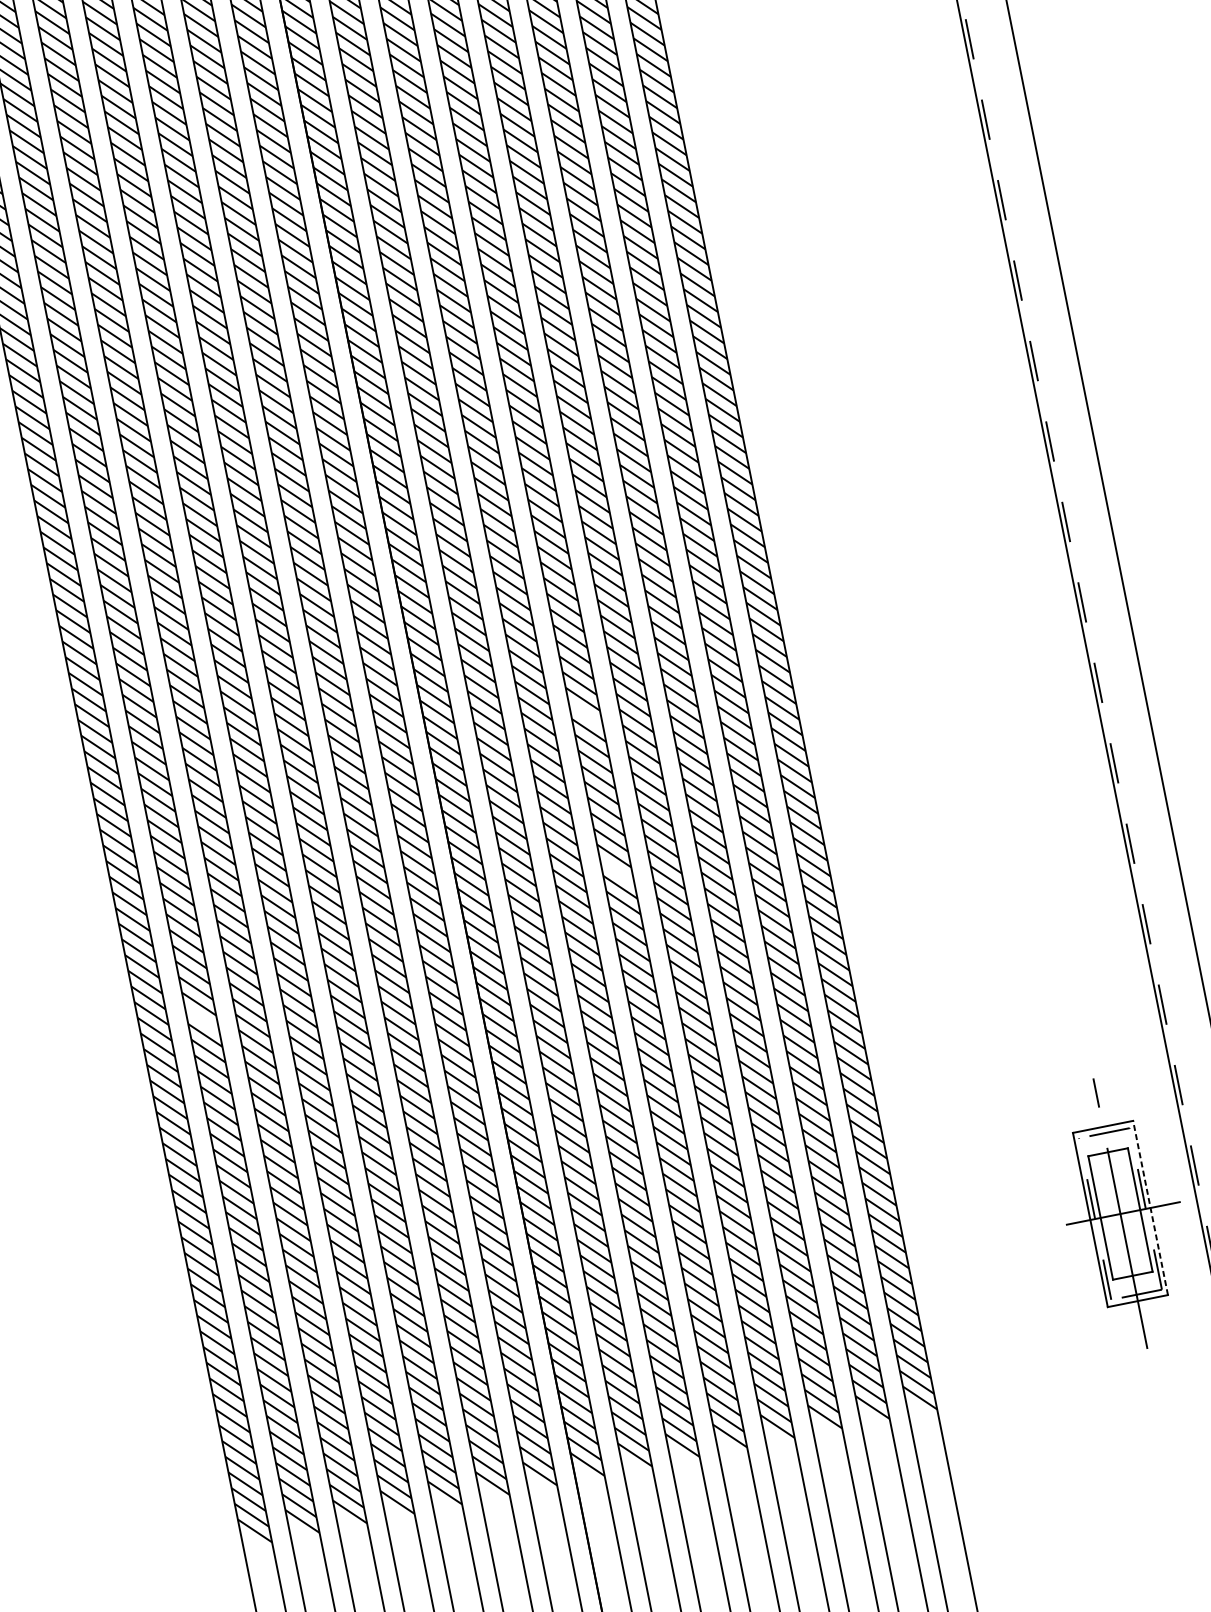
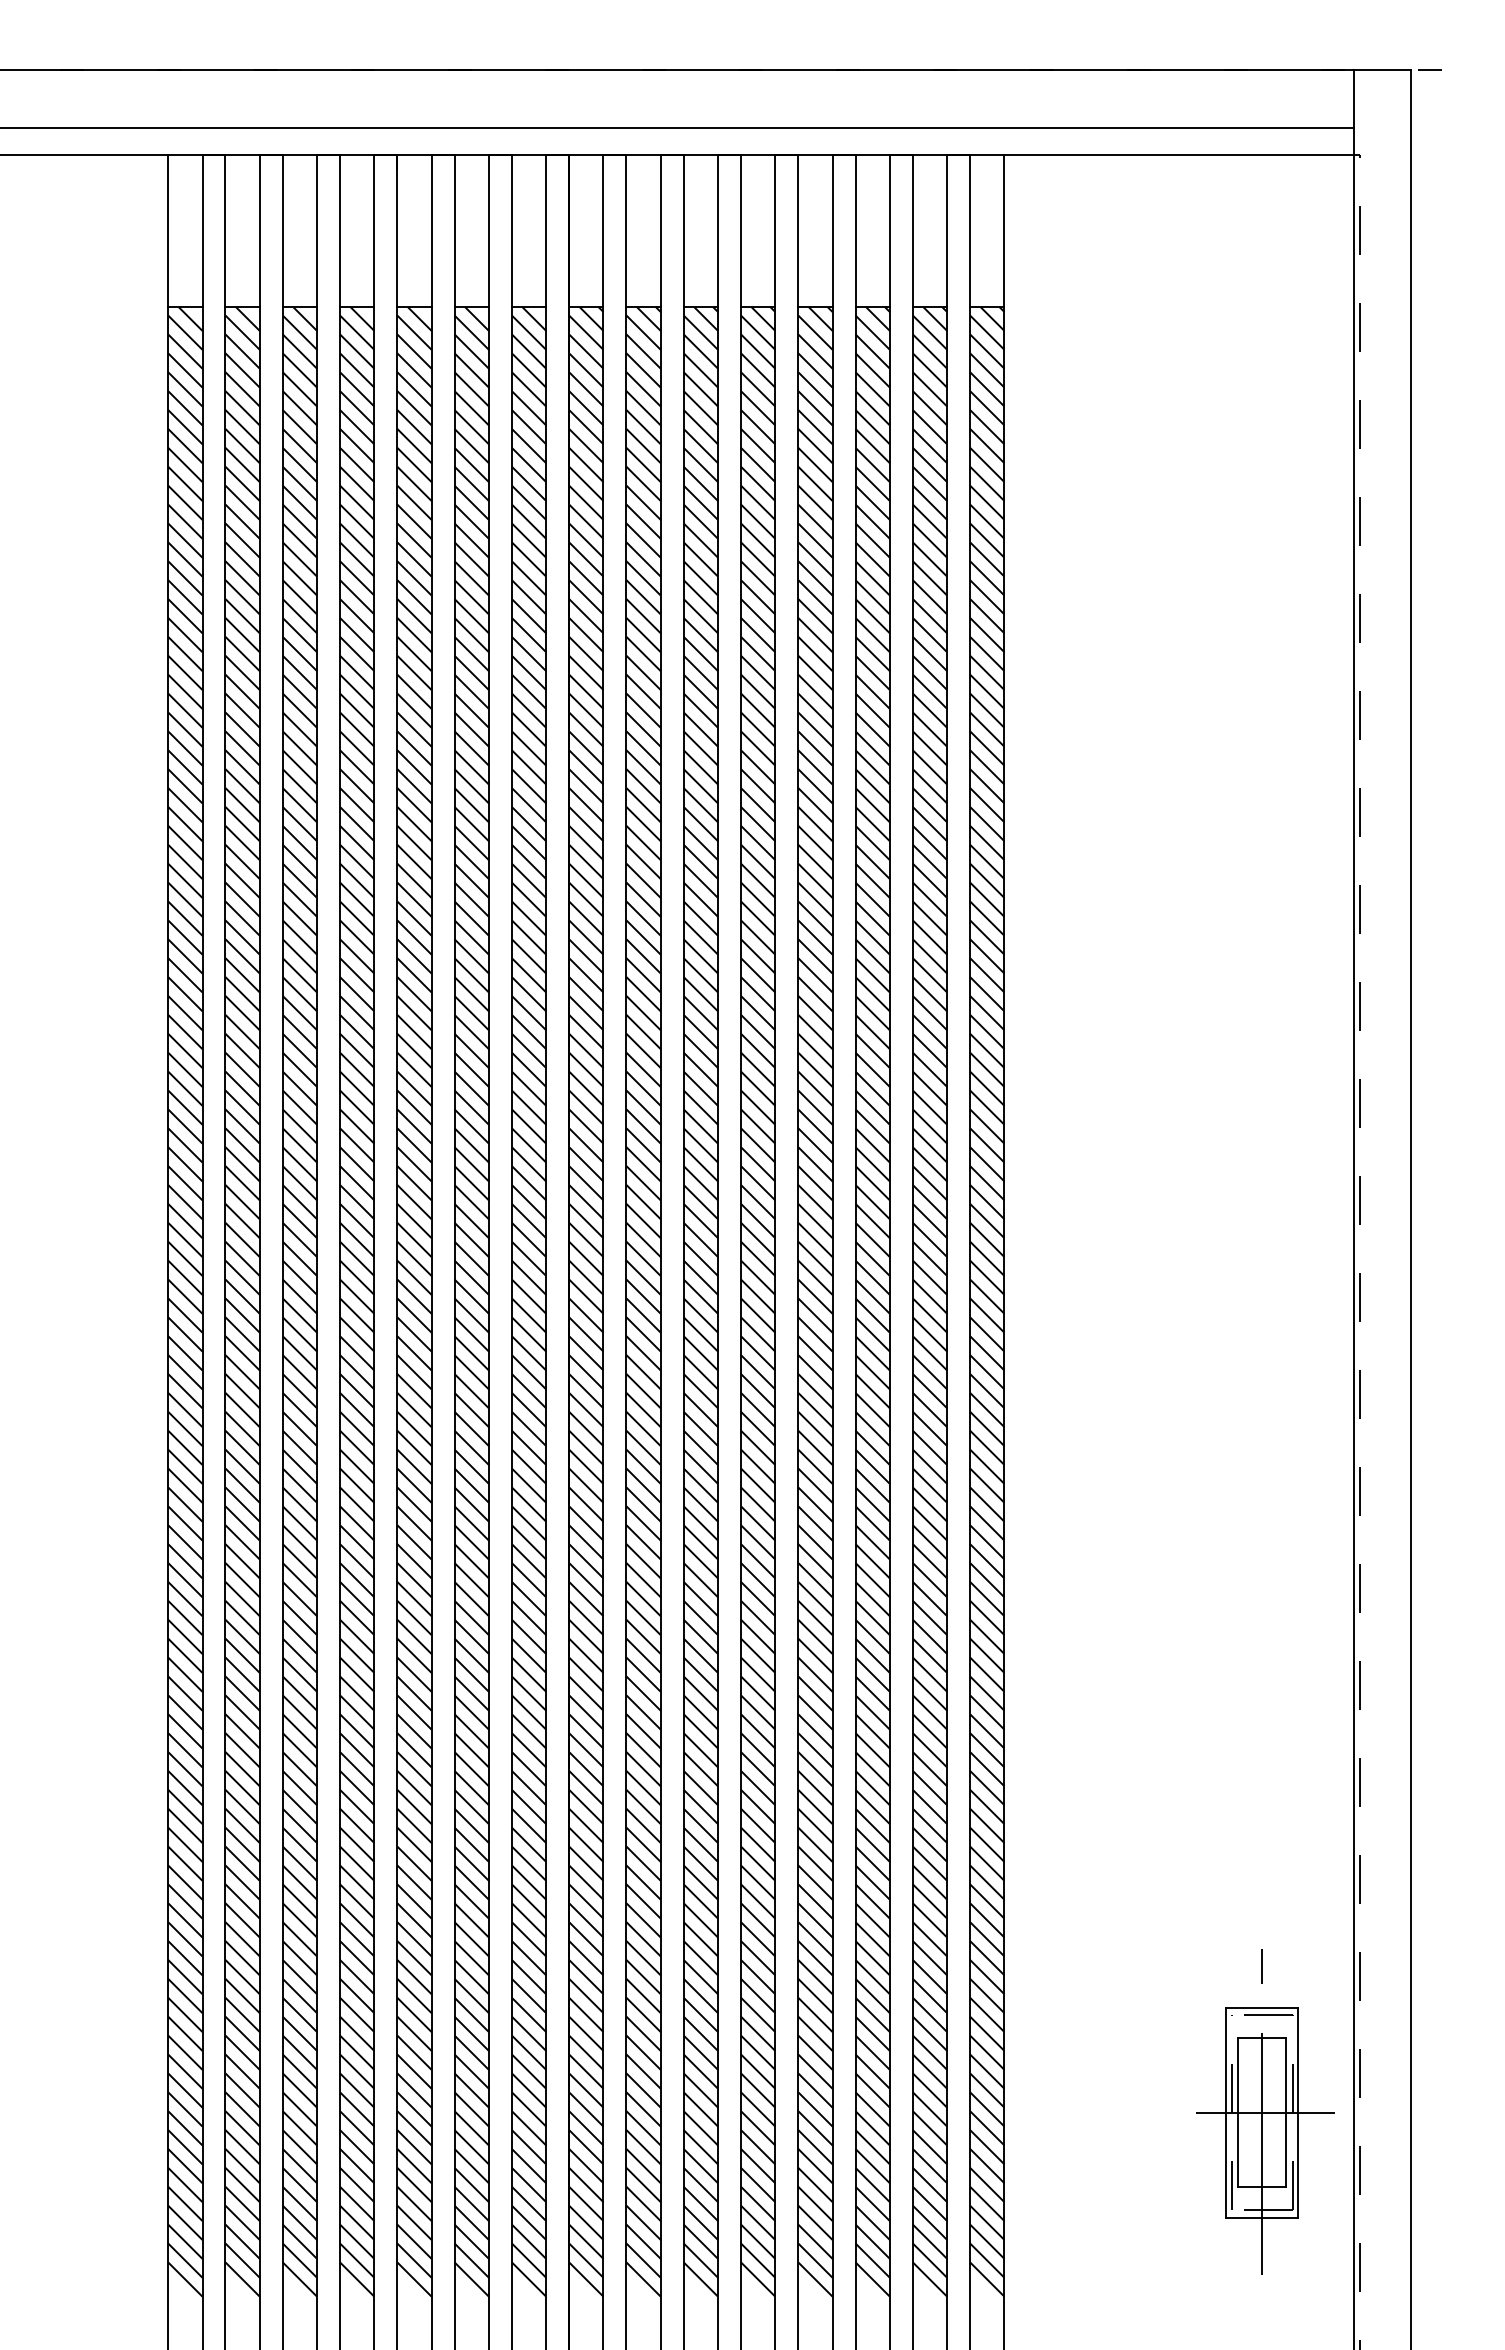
line: (585, 714) -> (757, 1409), added
line: (616, 871) -> (757, 1598), added
line: (202, 1019) -> (242, 1674), added
line: (1150, 1207) -> (1298, 2112), dashed -> solid

